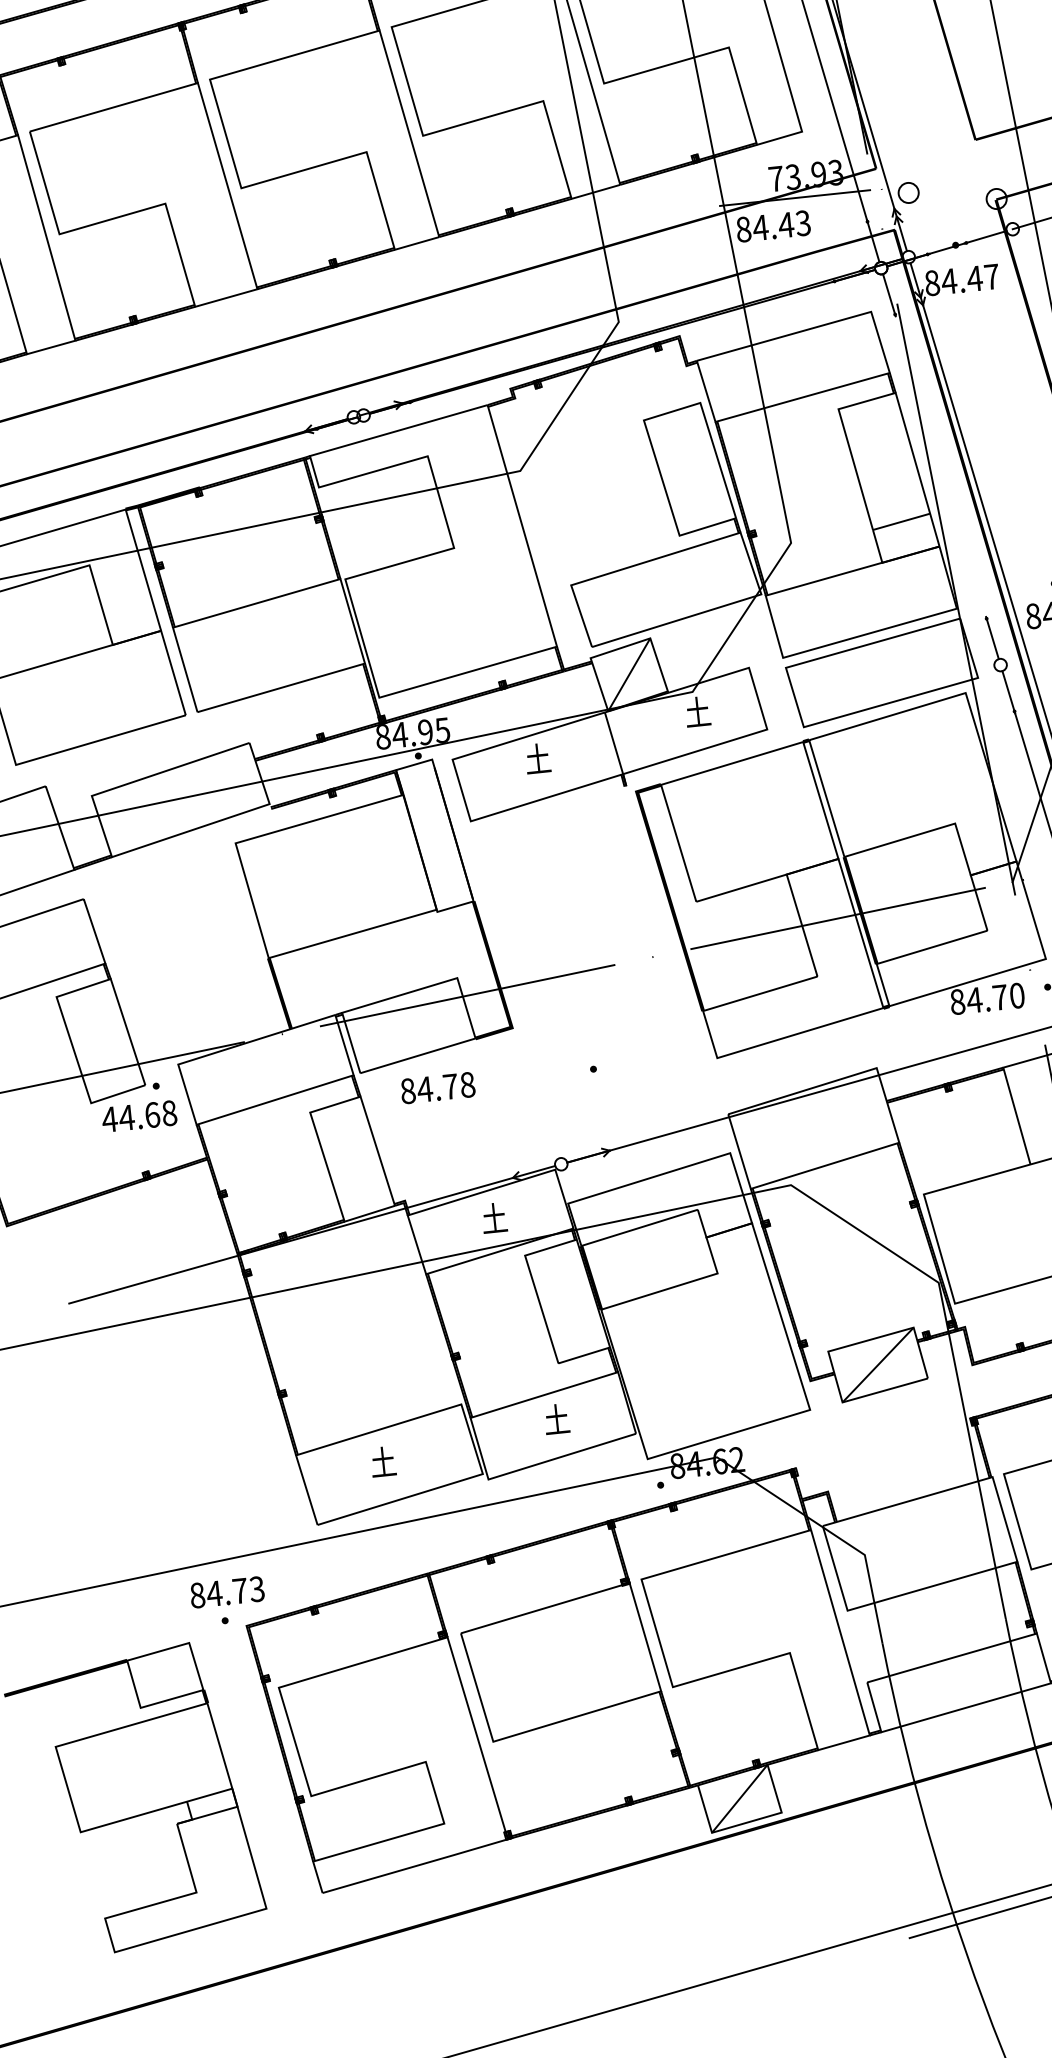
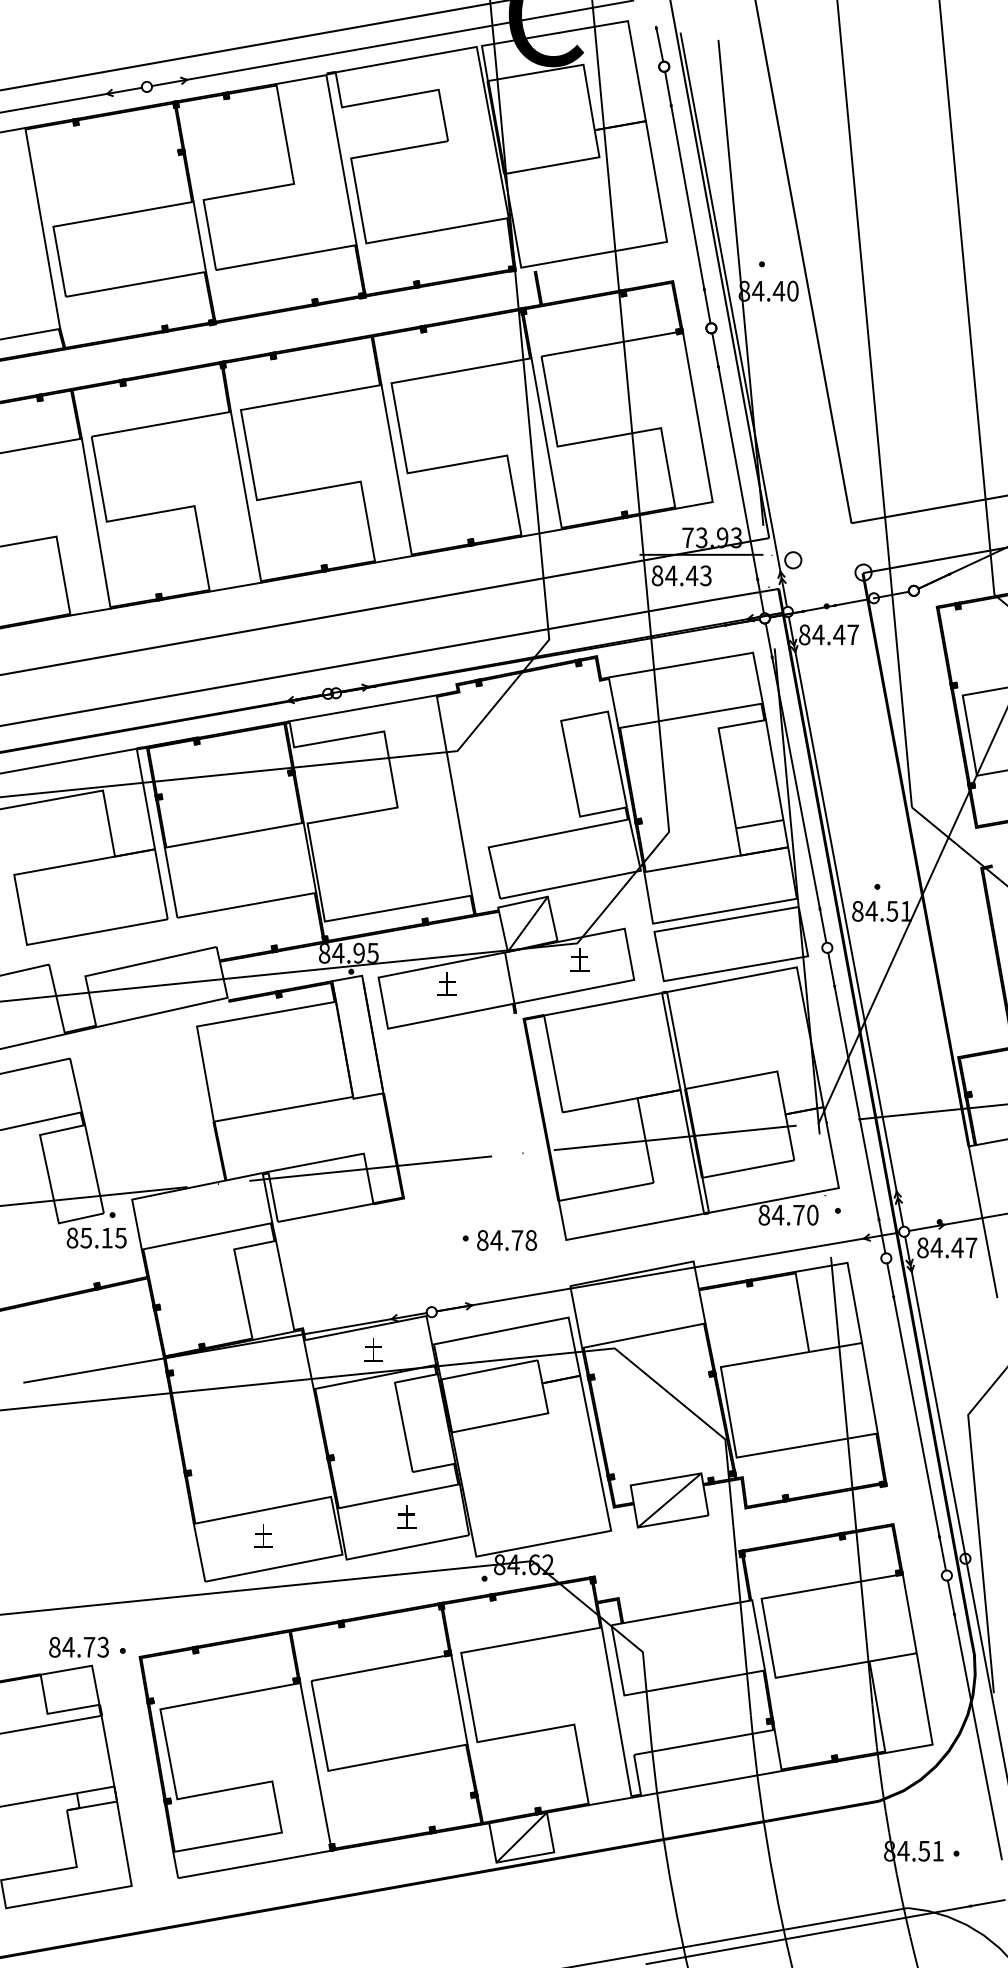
line: (940, 465) -> (795, 782), added
text: (437, 1088) -> (506, 1240), moved
text: (139, 1115) -> (96, 1237), 44.68 -> 85.15
text: (226, 1591) -> (78, 1646), moved

